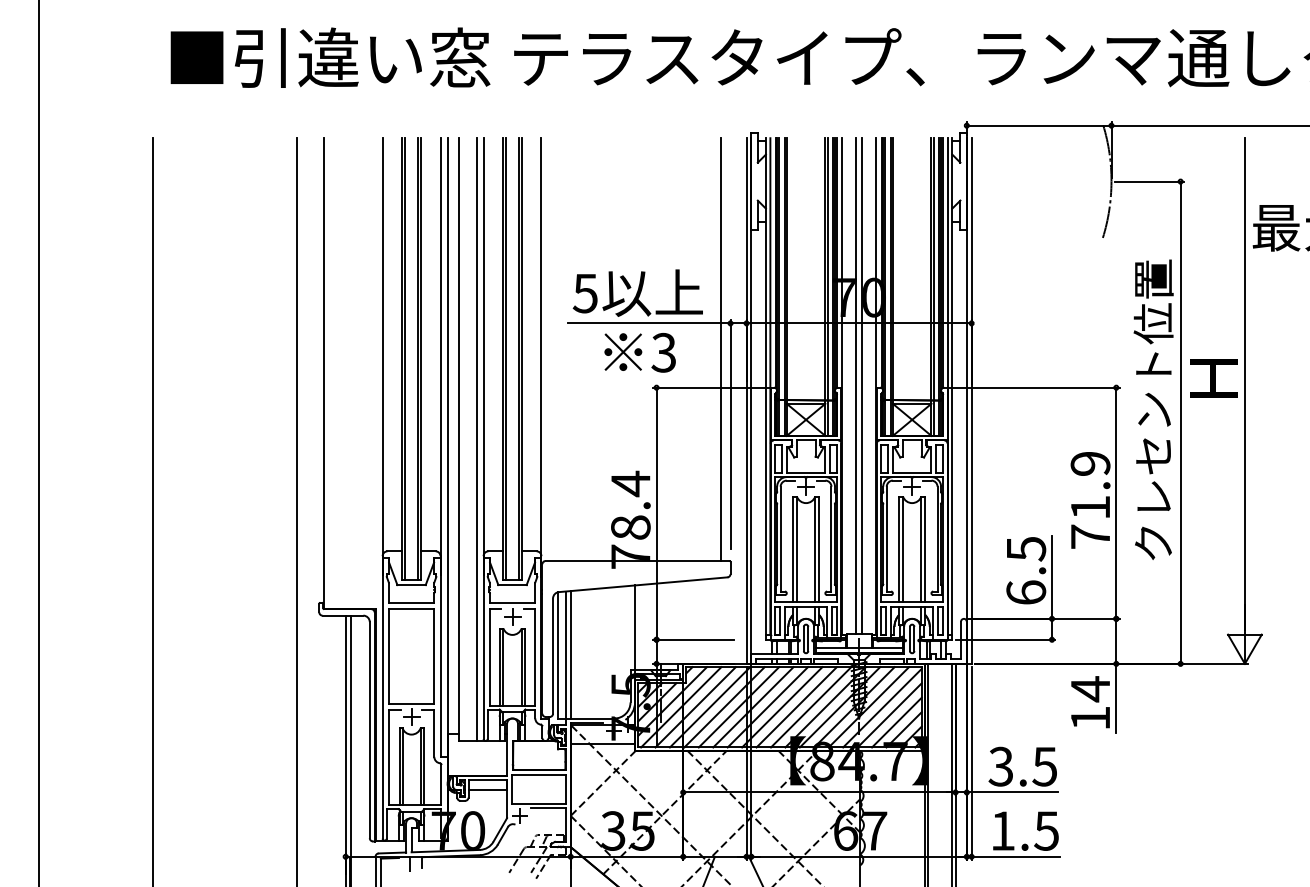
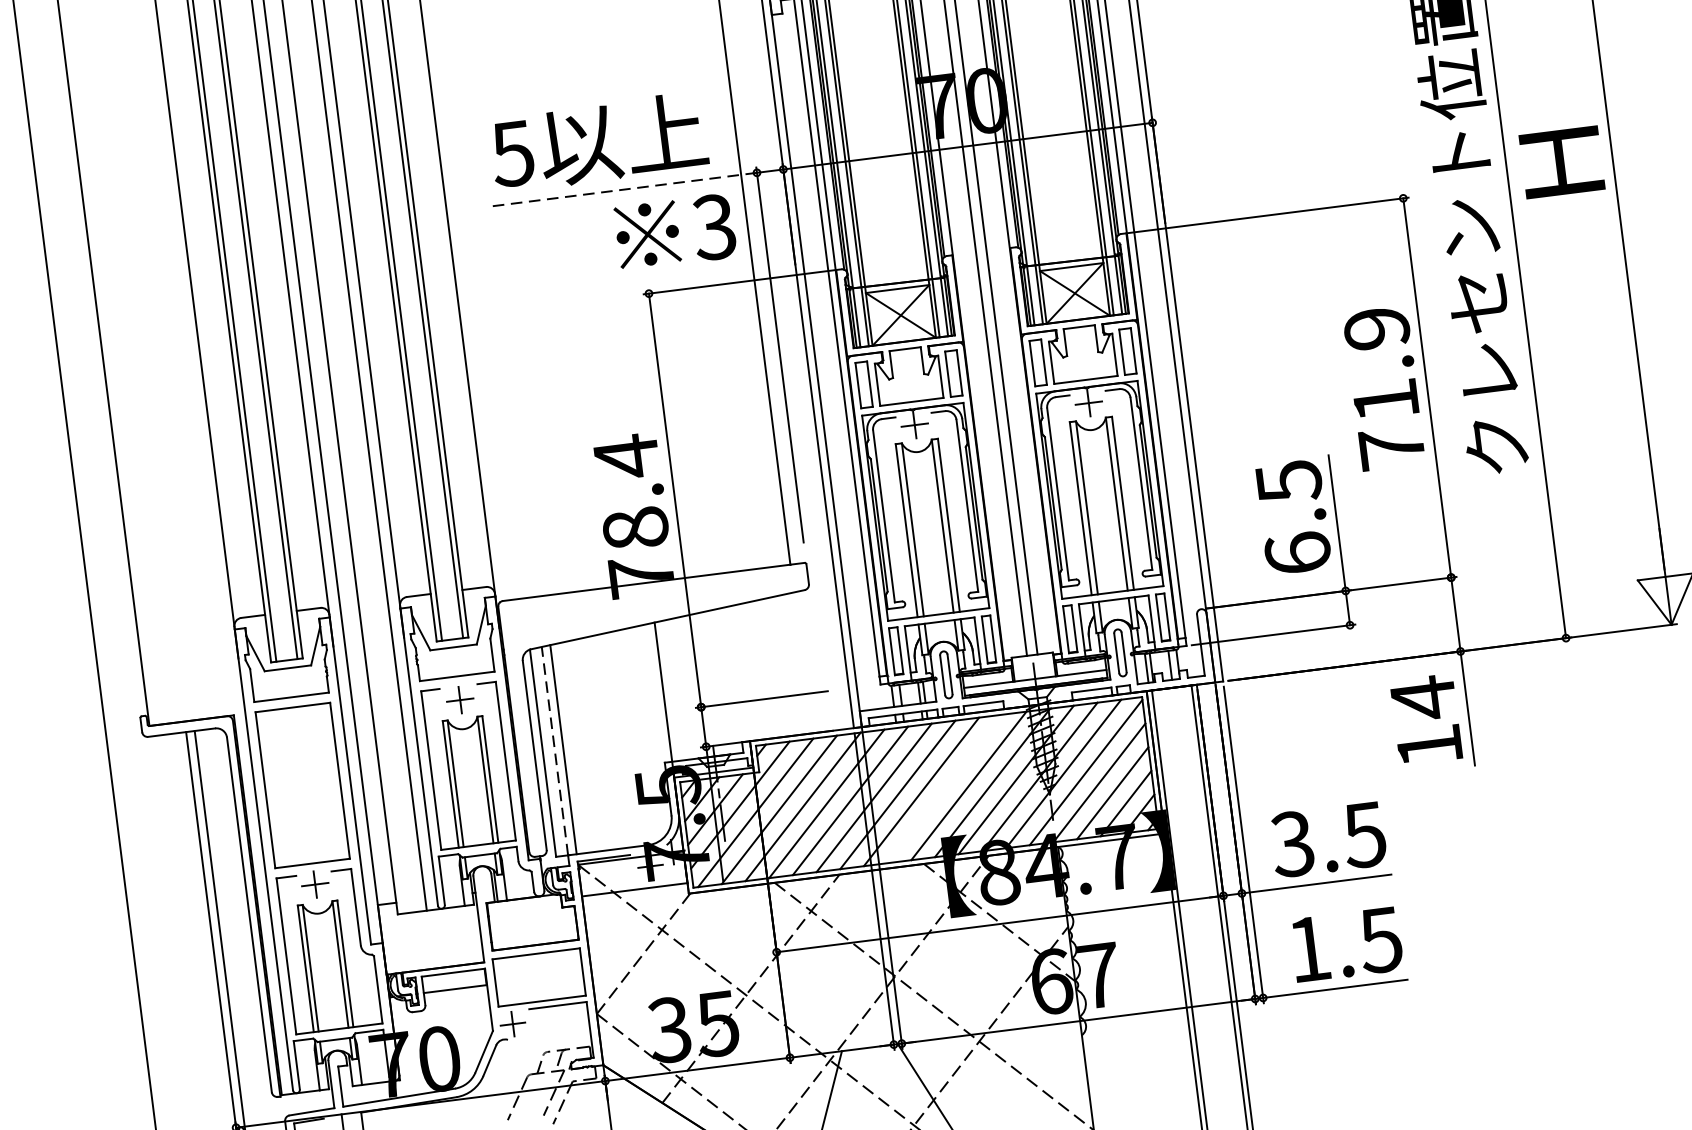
line: (648, 323) -> (622, 189), solid -> dashed
text: (639, 352) -> (674, 231), moved
line: (565, 654) -> (554, 750), solid -> dashed
line: (796, 707) -> (944, 789), removed

